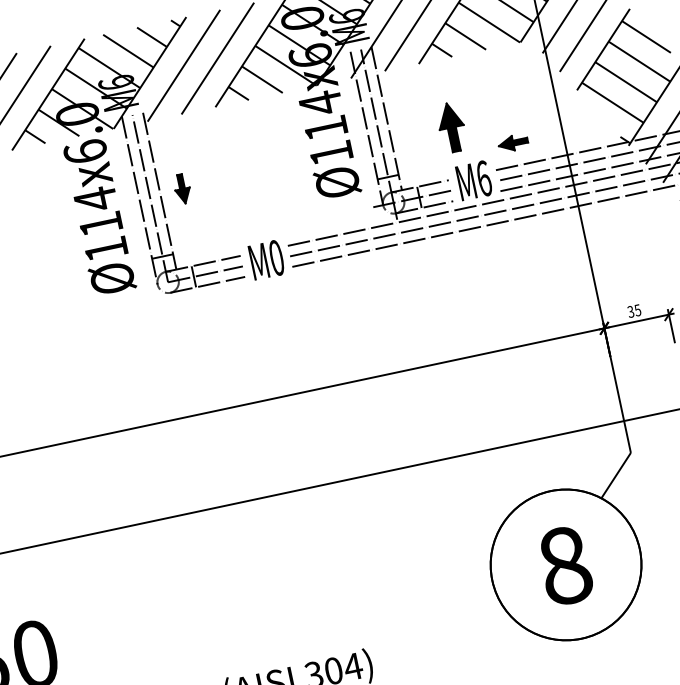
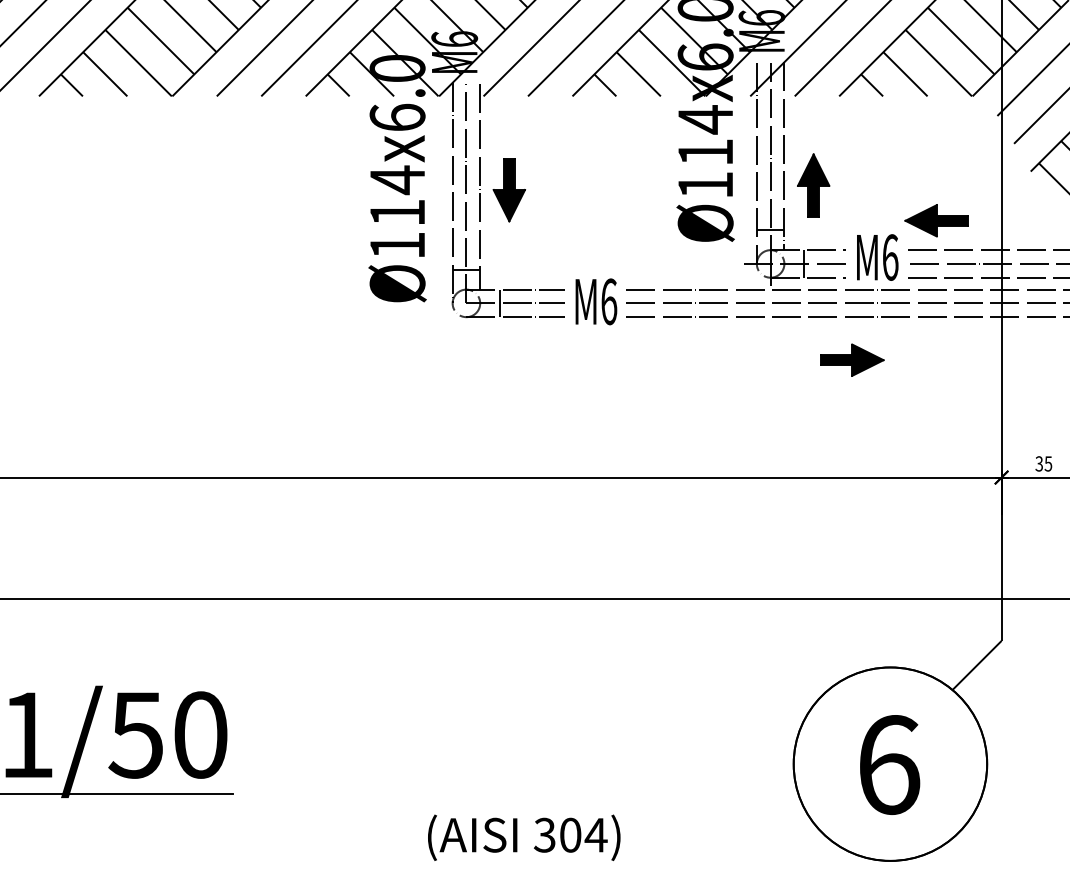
part: (451, 127) -> (813, 185), moved
part: (513, 142) -> (936, 220), size x1.67
part: (182, 189) -> (509, 190), size x1.67
text: (276, 257) -> (609, 301), 0 -> 6
part: (471, 262) -> (852, 359), added
text: (565, 566) -> (889, 765), 8 -> 6

